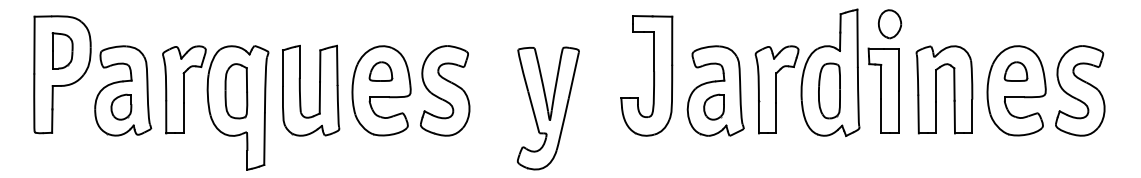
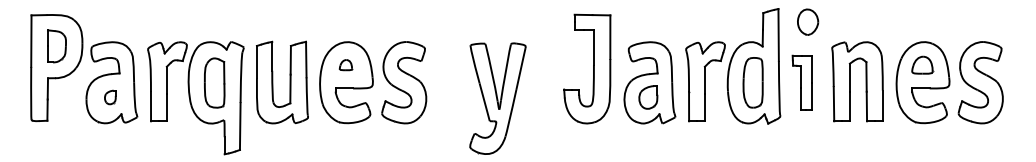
part: (380, 70) -> (345, 64), size x0.6
part: (882, 90) -> (801, 82), size x0.7
part: (121, 107) -> (110, 97), size x0.6

